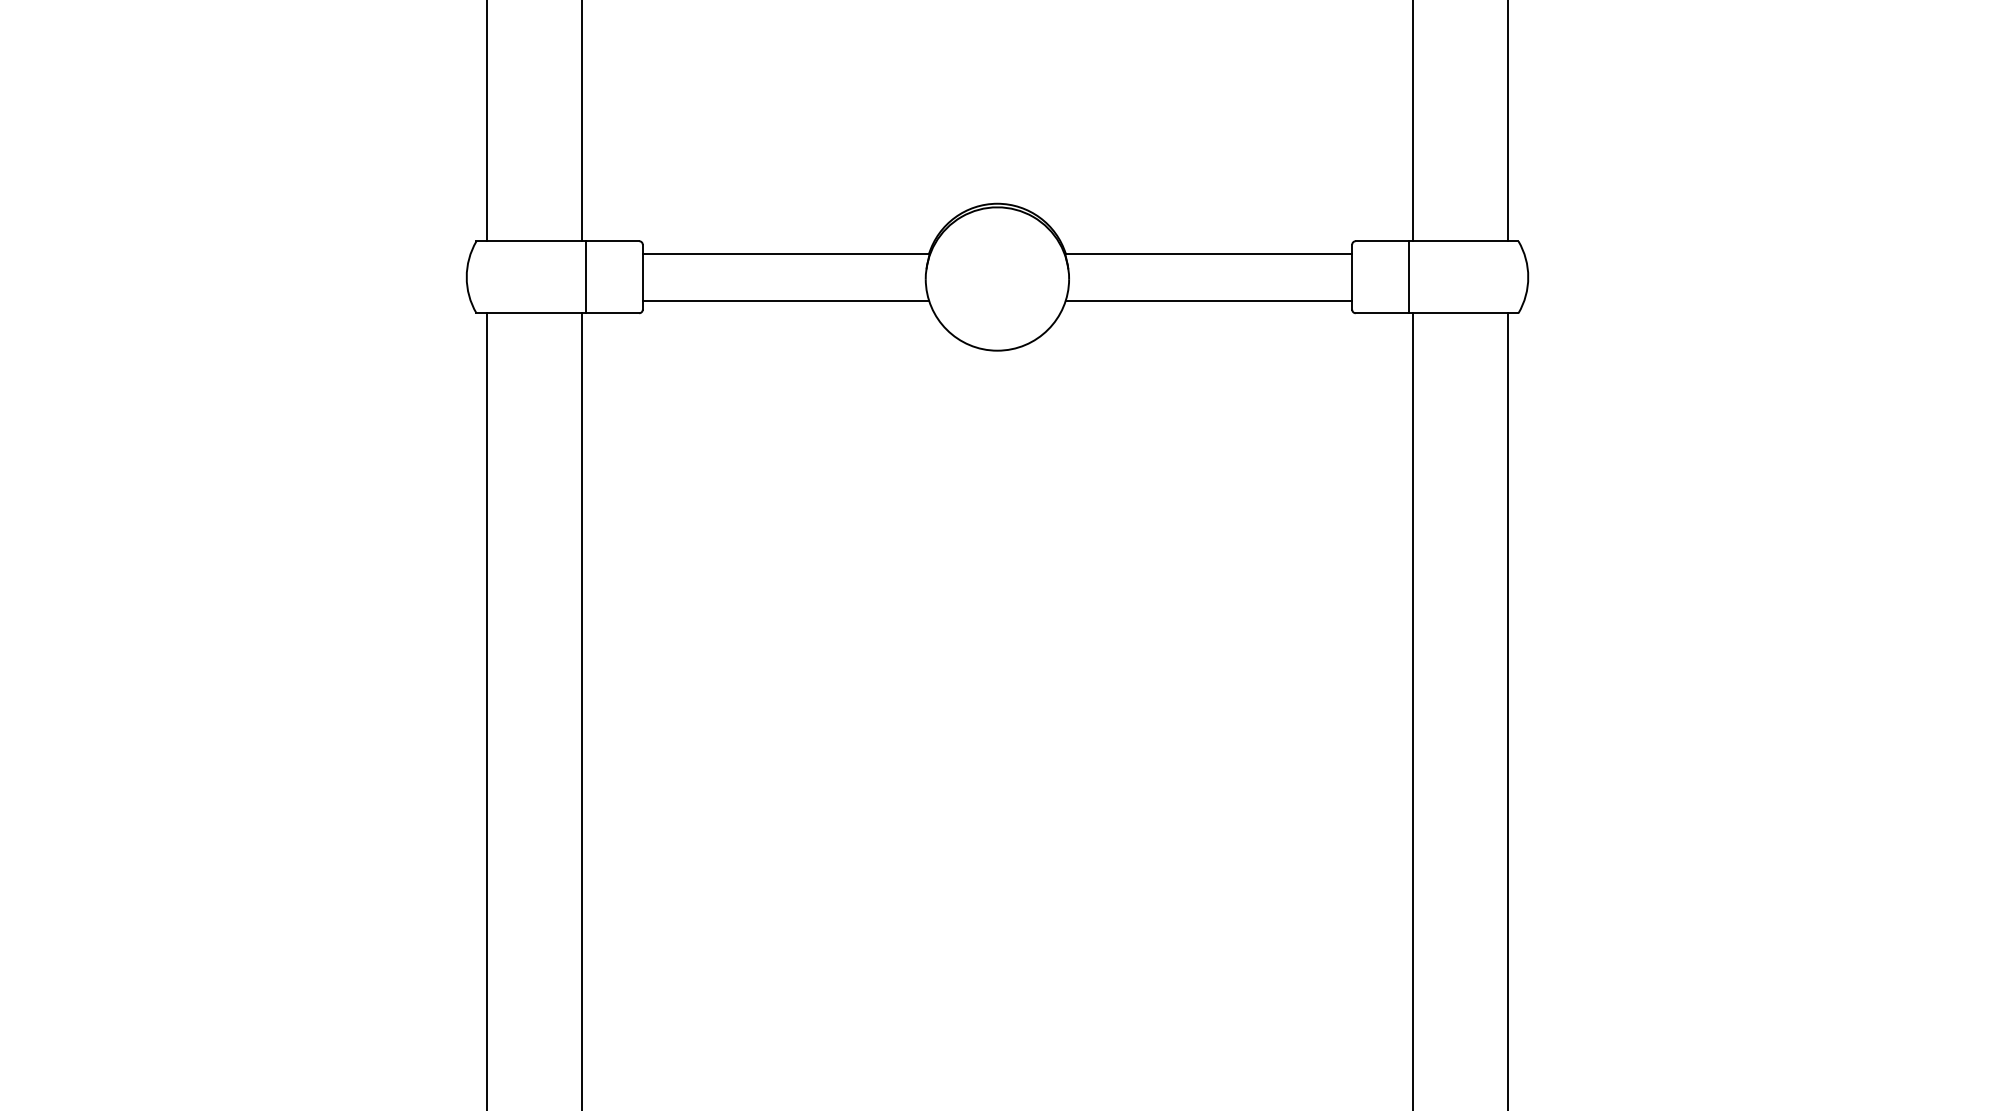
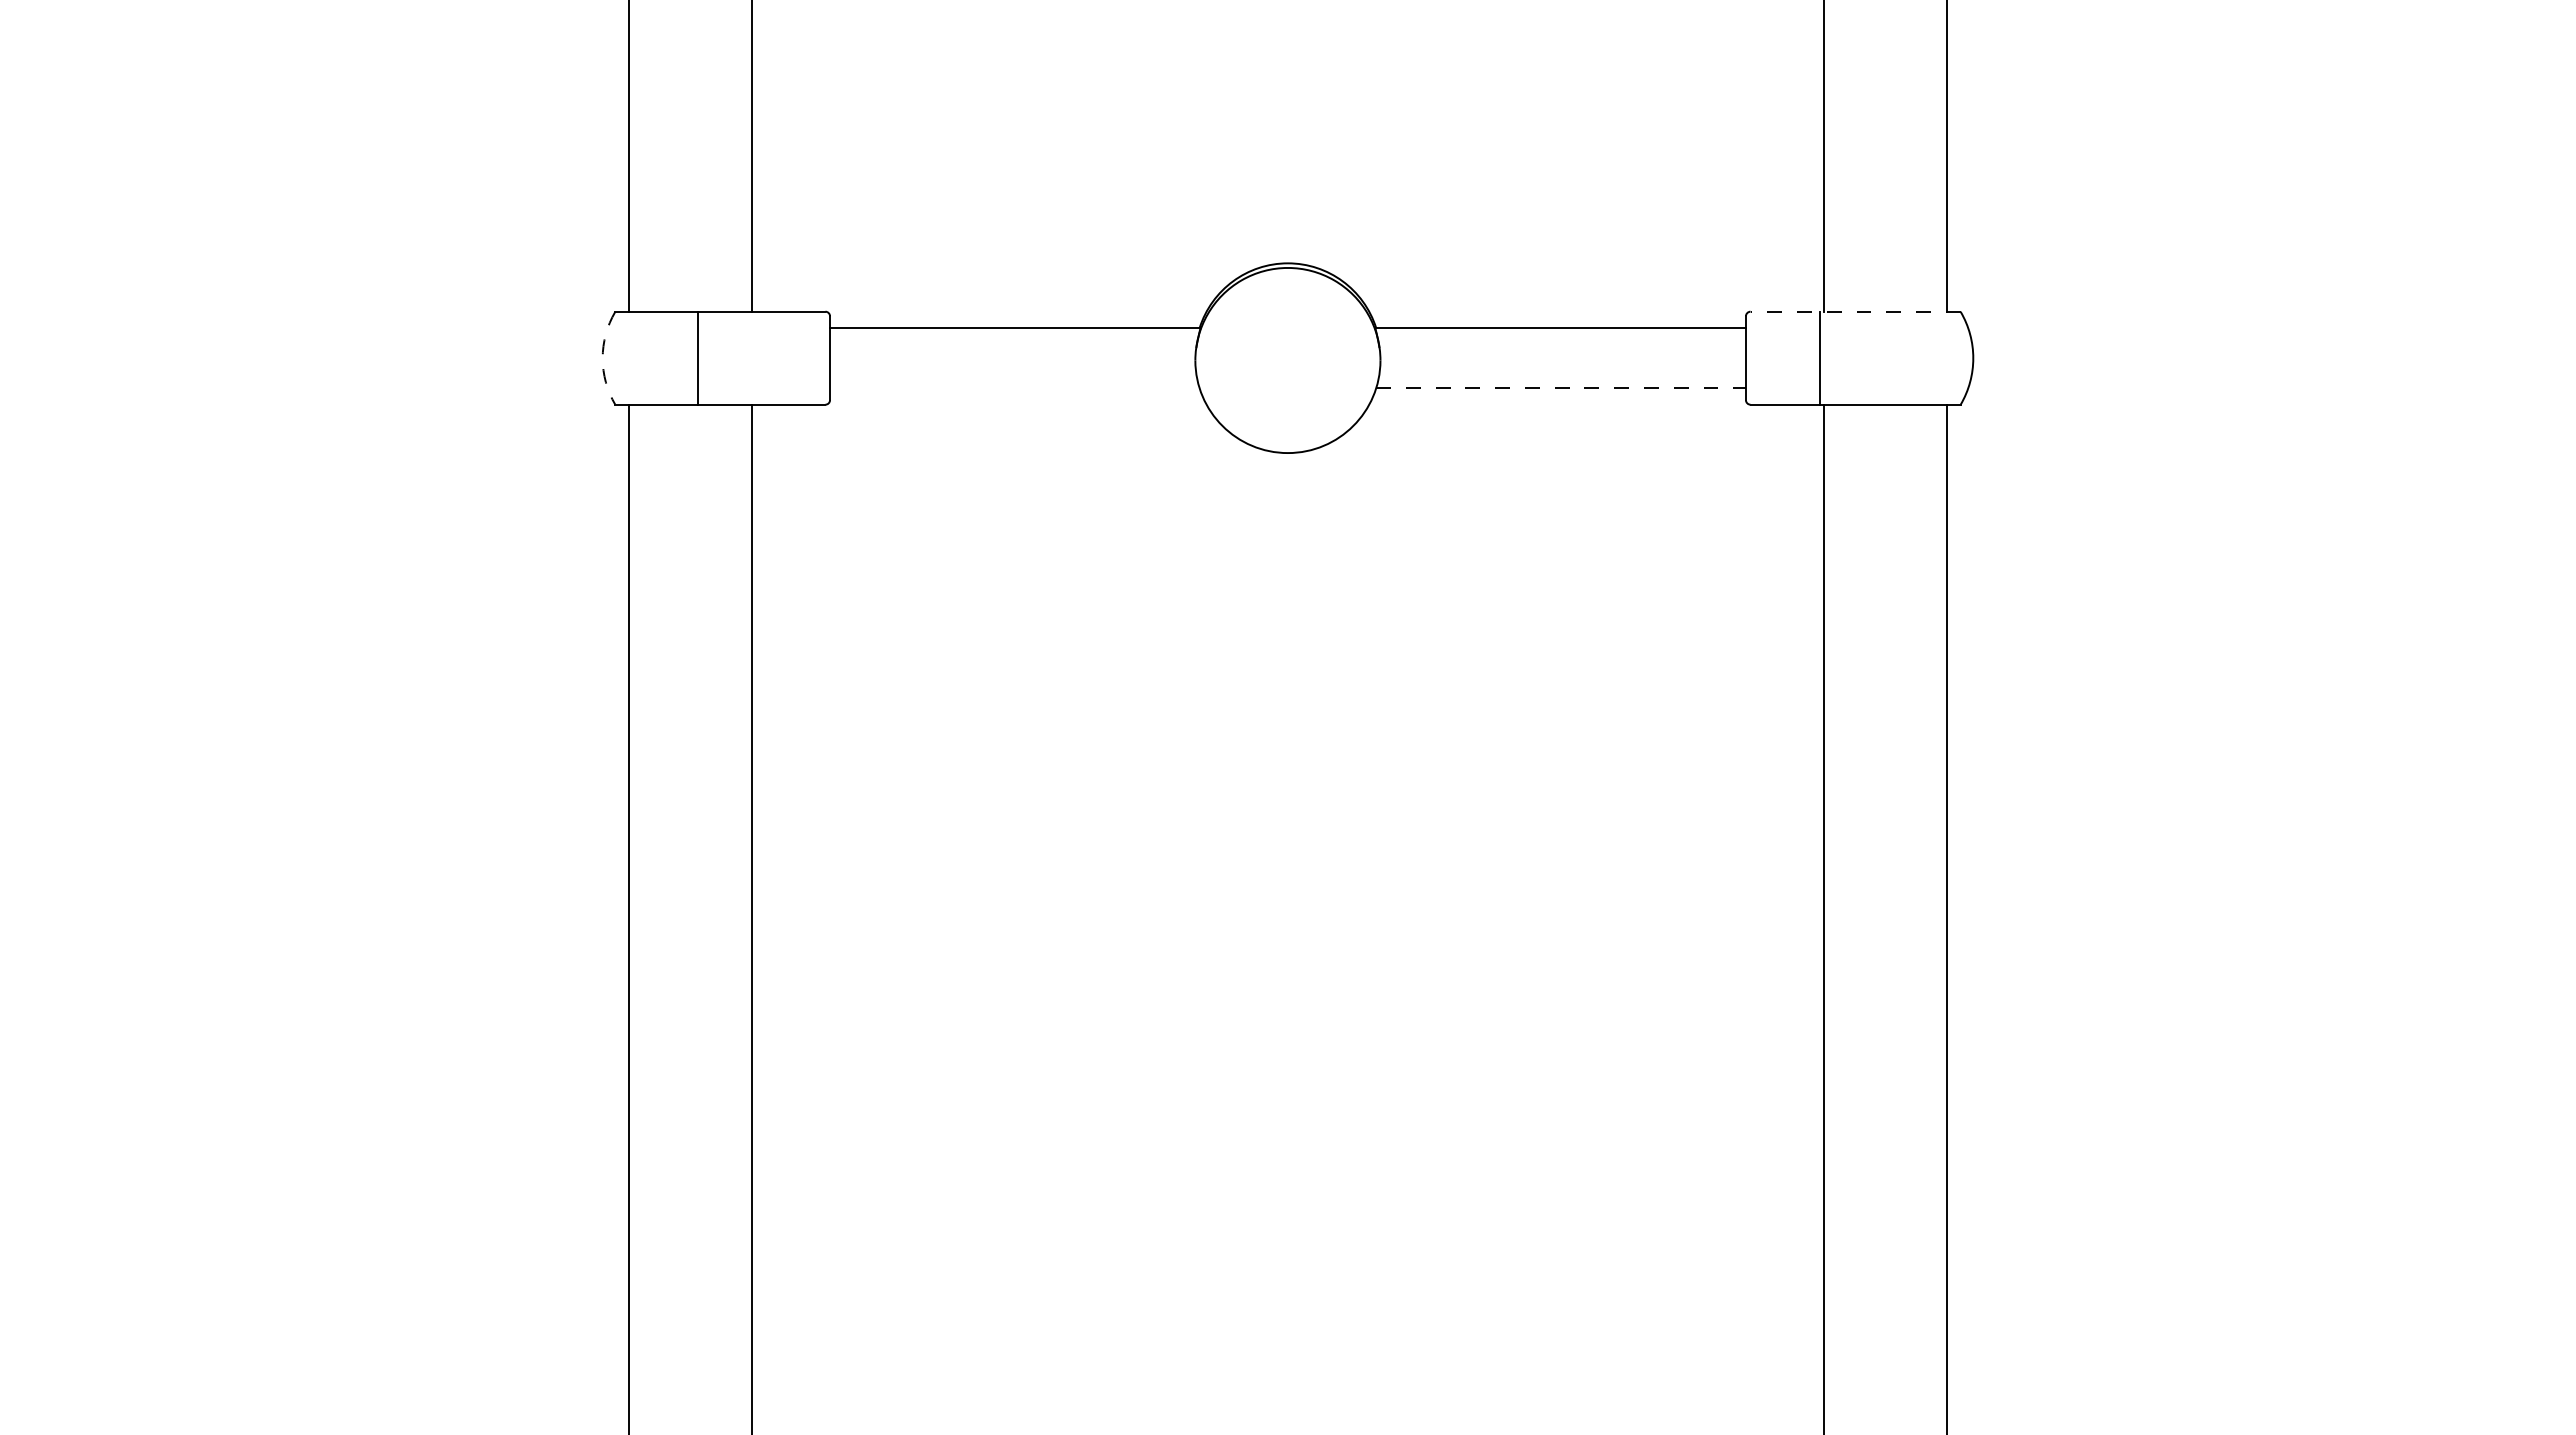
line: (1437, 241) -> (1855, 311), solid -> dashed
line: (585, 276) -> (698, 357), moved
arc: (466, 277) -> (602, 358), solid -> dashed
line: (785, 300) -> (1014, 388), removed
line: (1209, 300) -> (1561, 388), solid -> dashed

